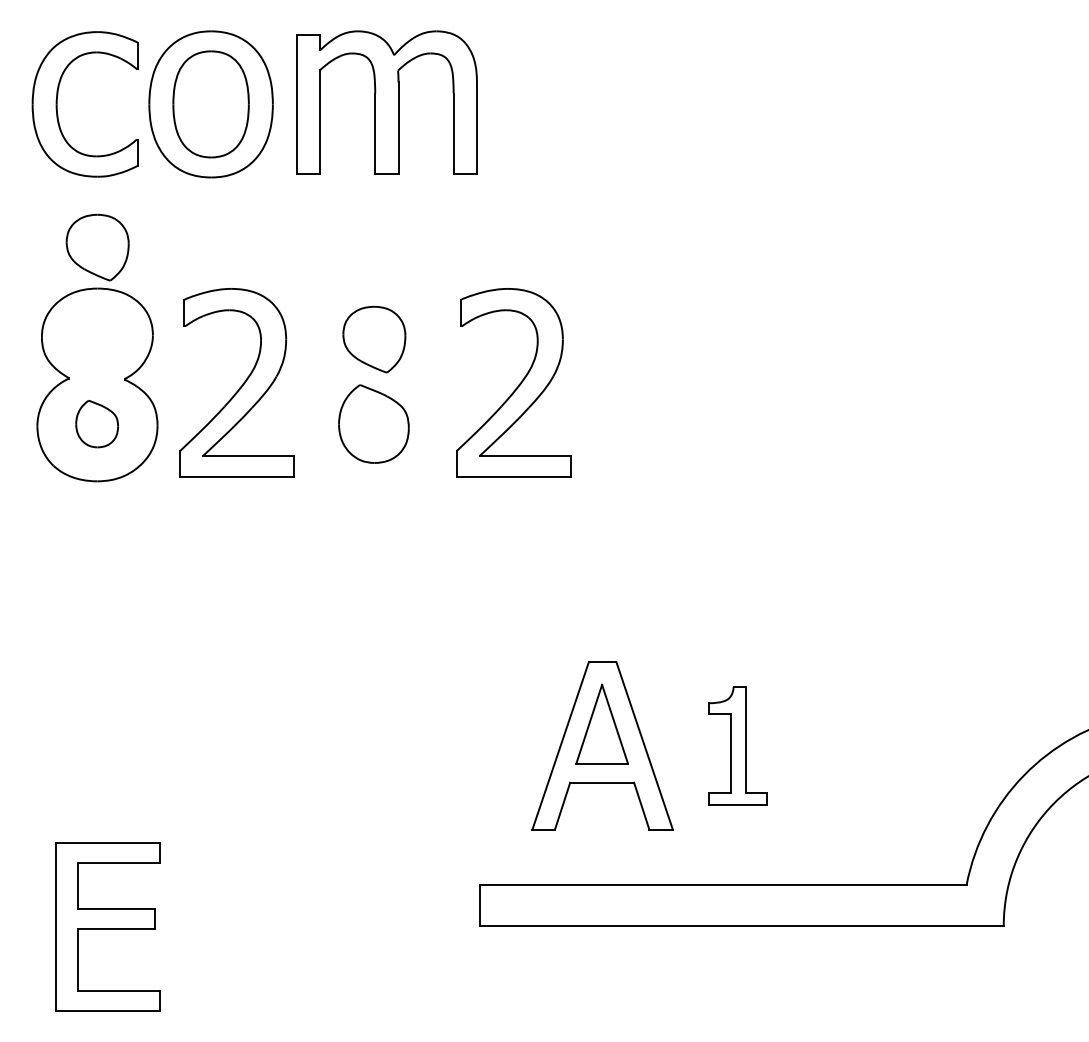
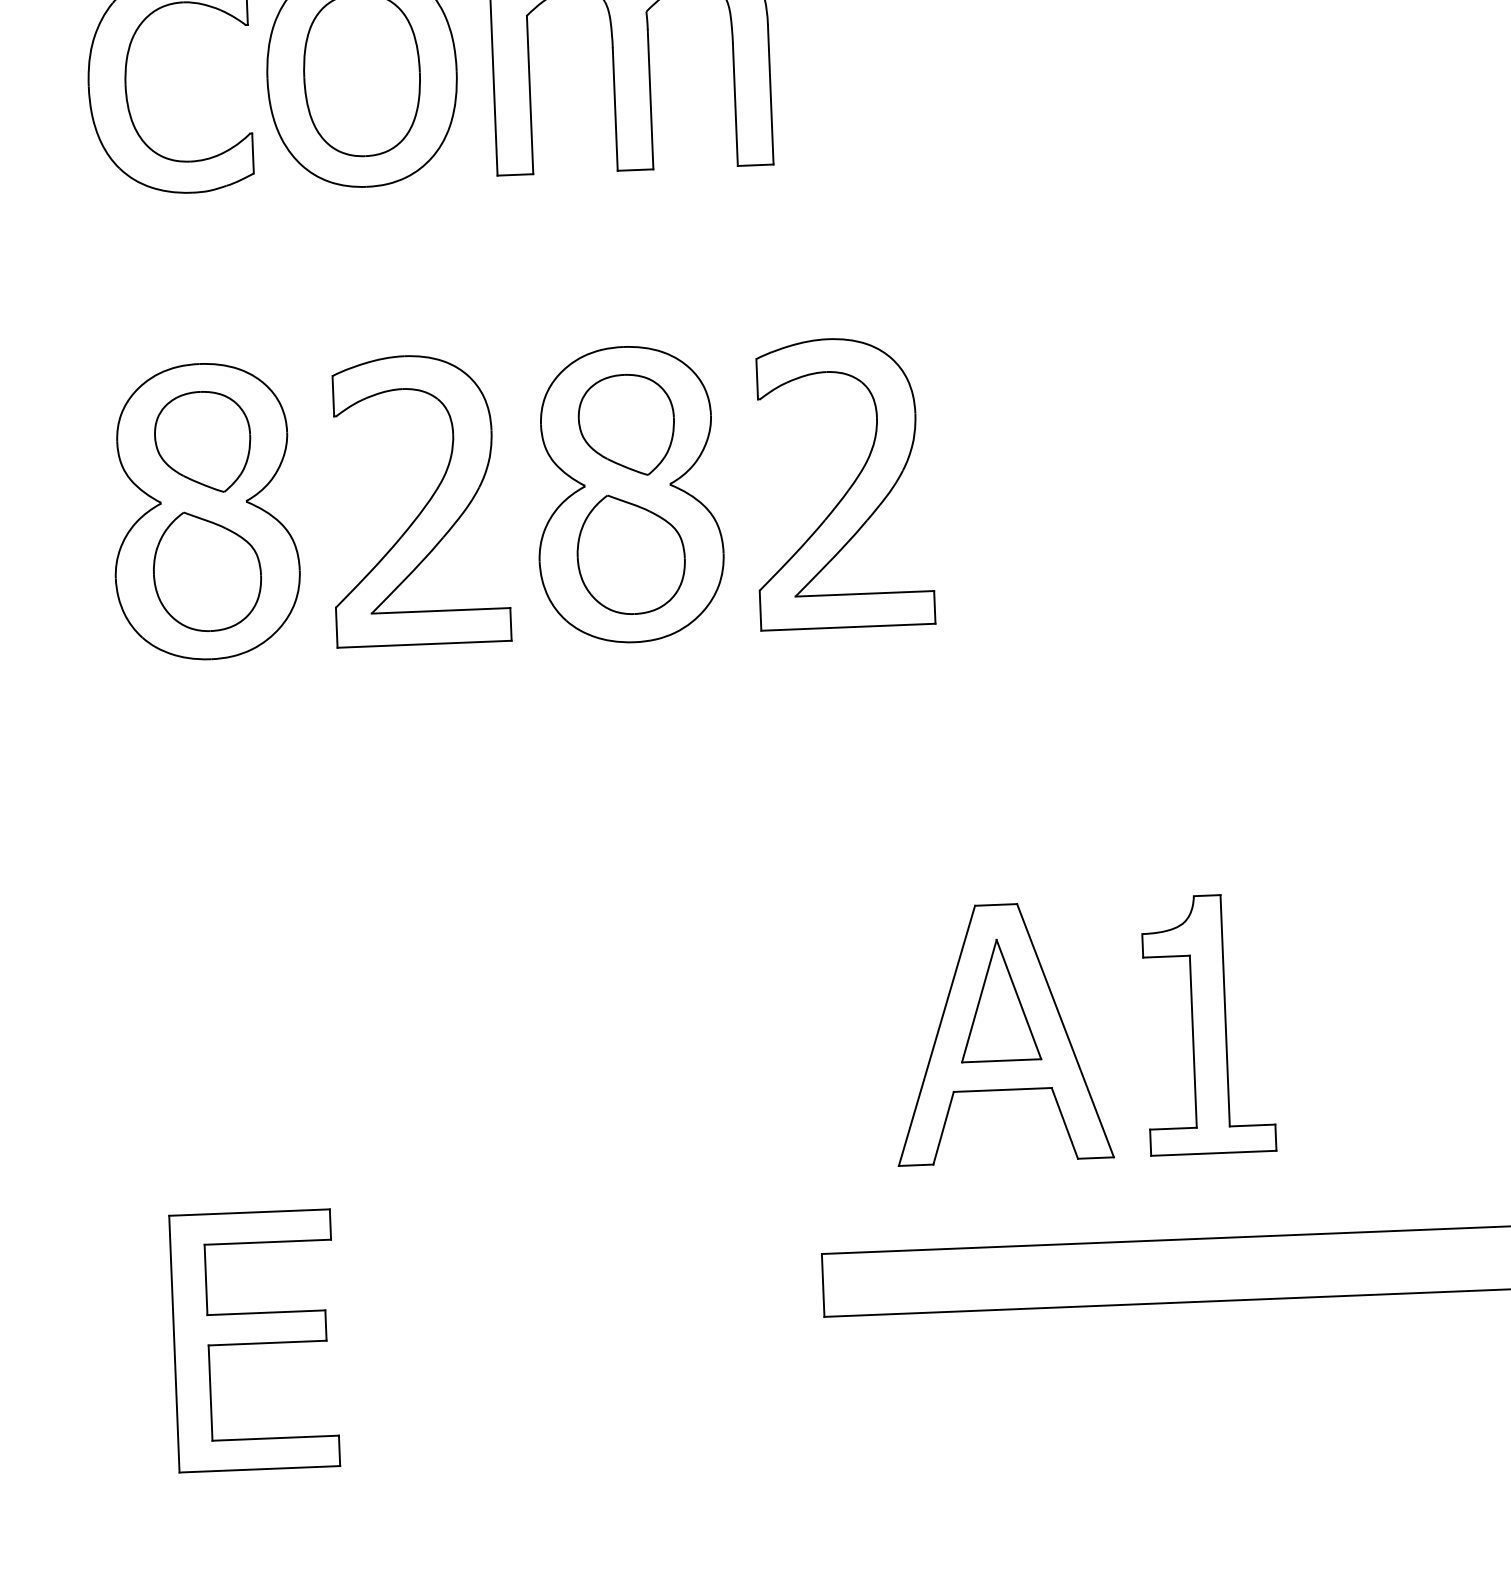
part: (97, 247) -> (202, 442), moved
part: (374, 384) -> (629, 493), added
part: (96, 423) -> (206, 570), size x1.67
part: (737, 745) -> (1207, 1024), size x1.43

